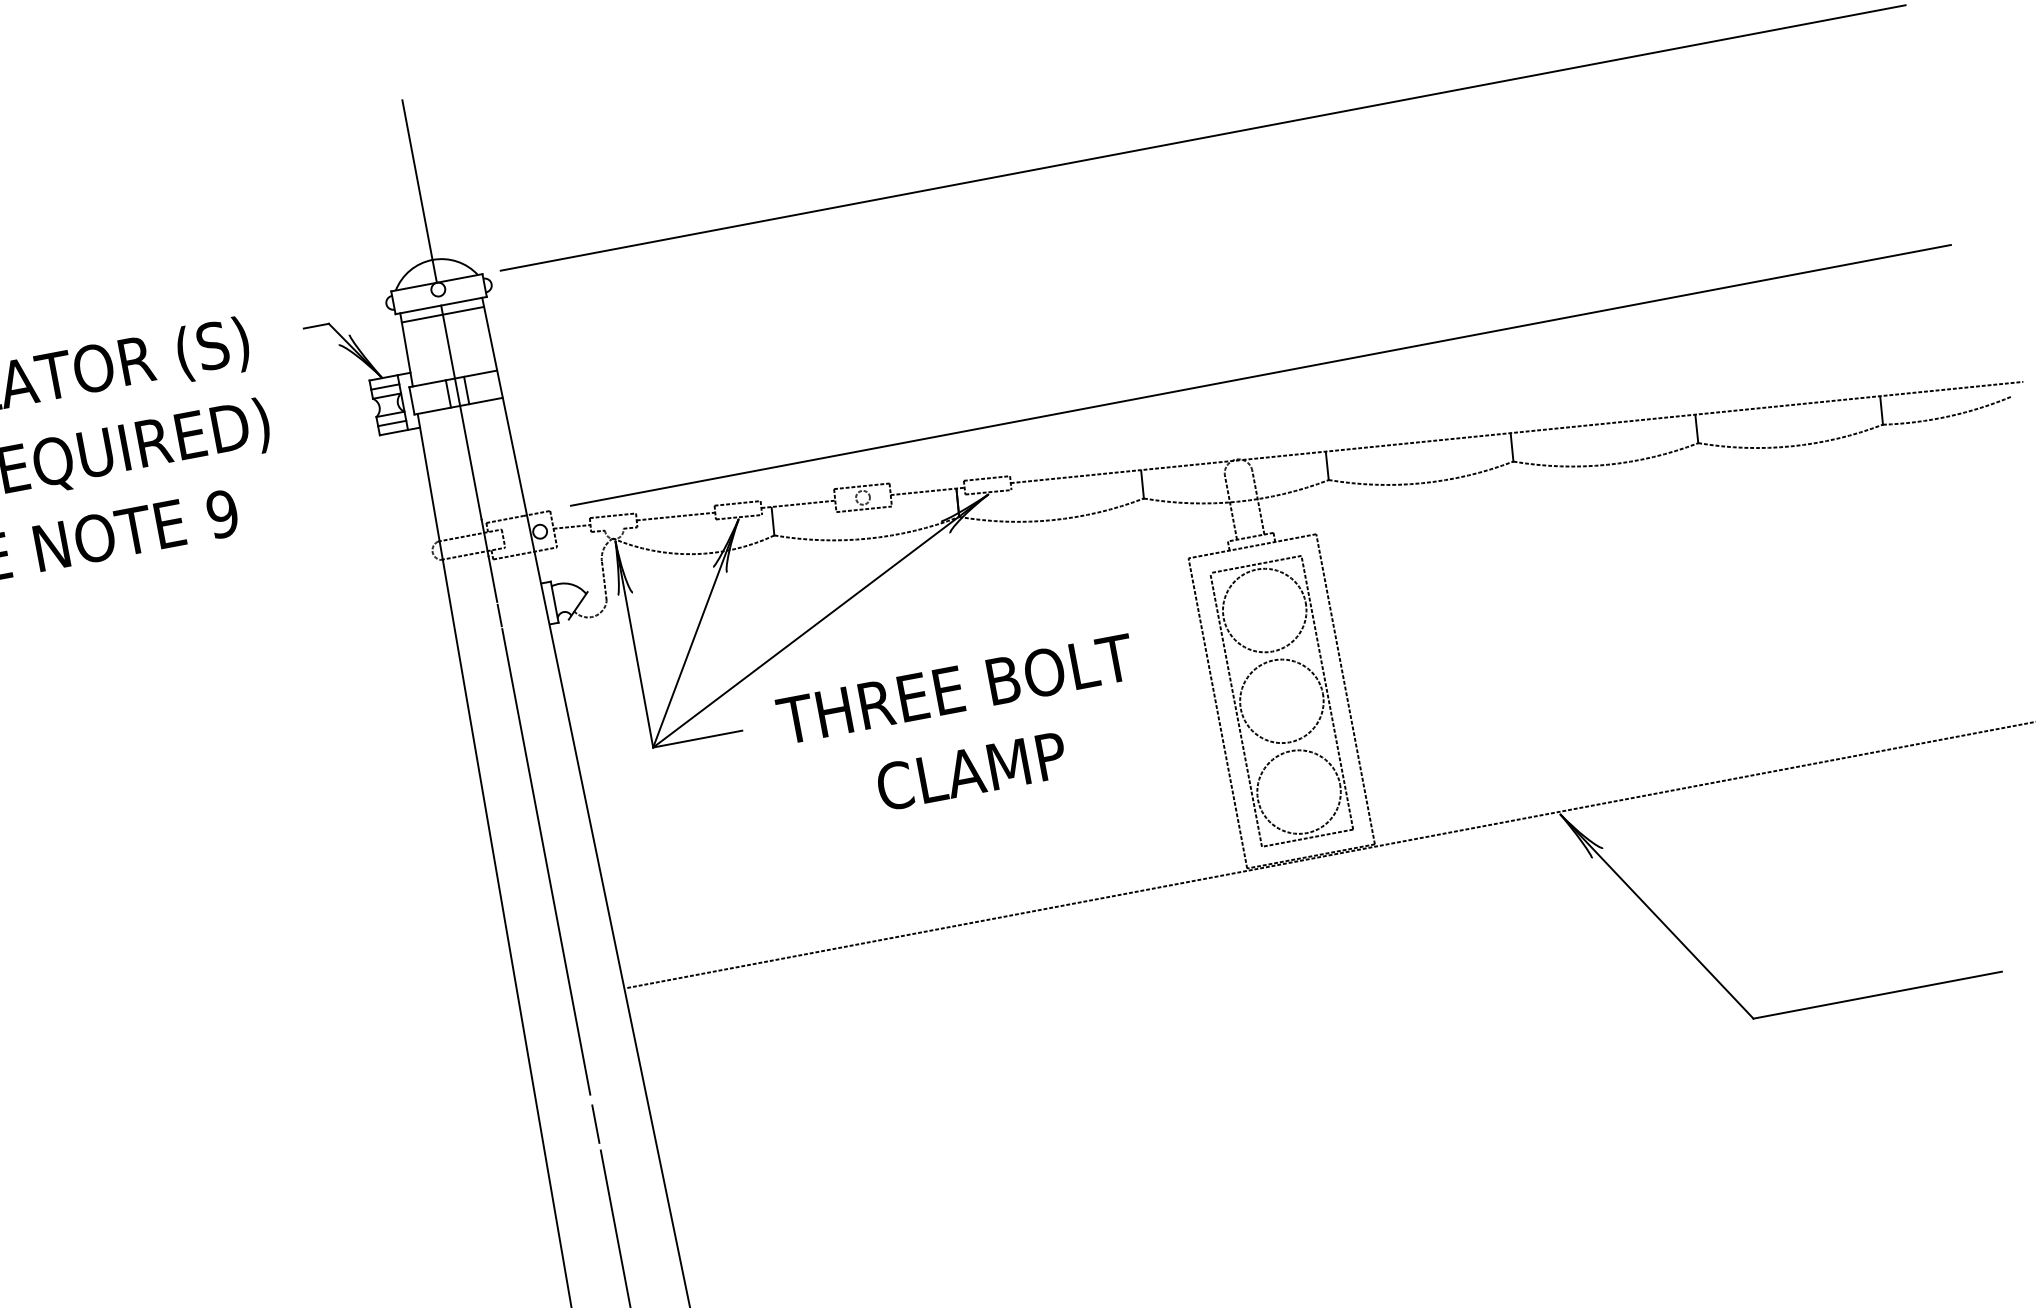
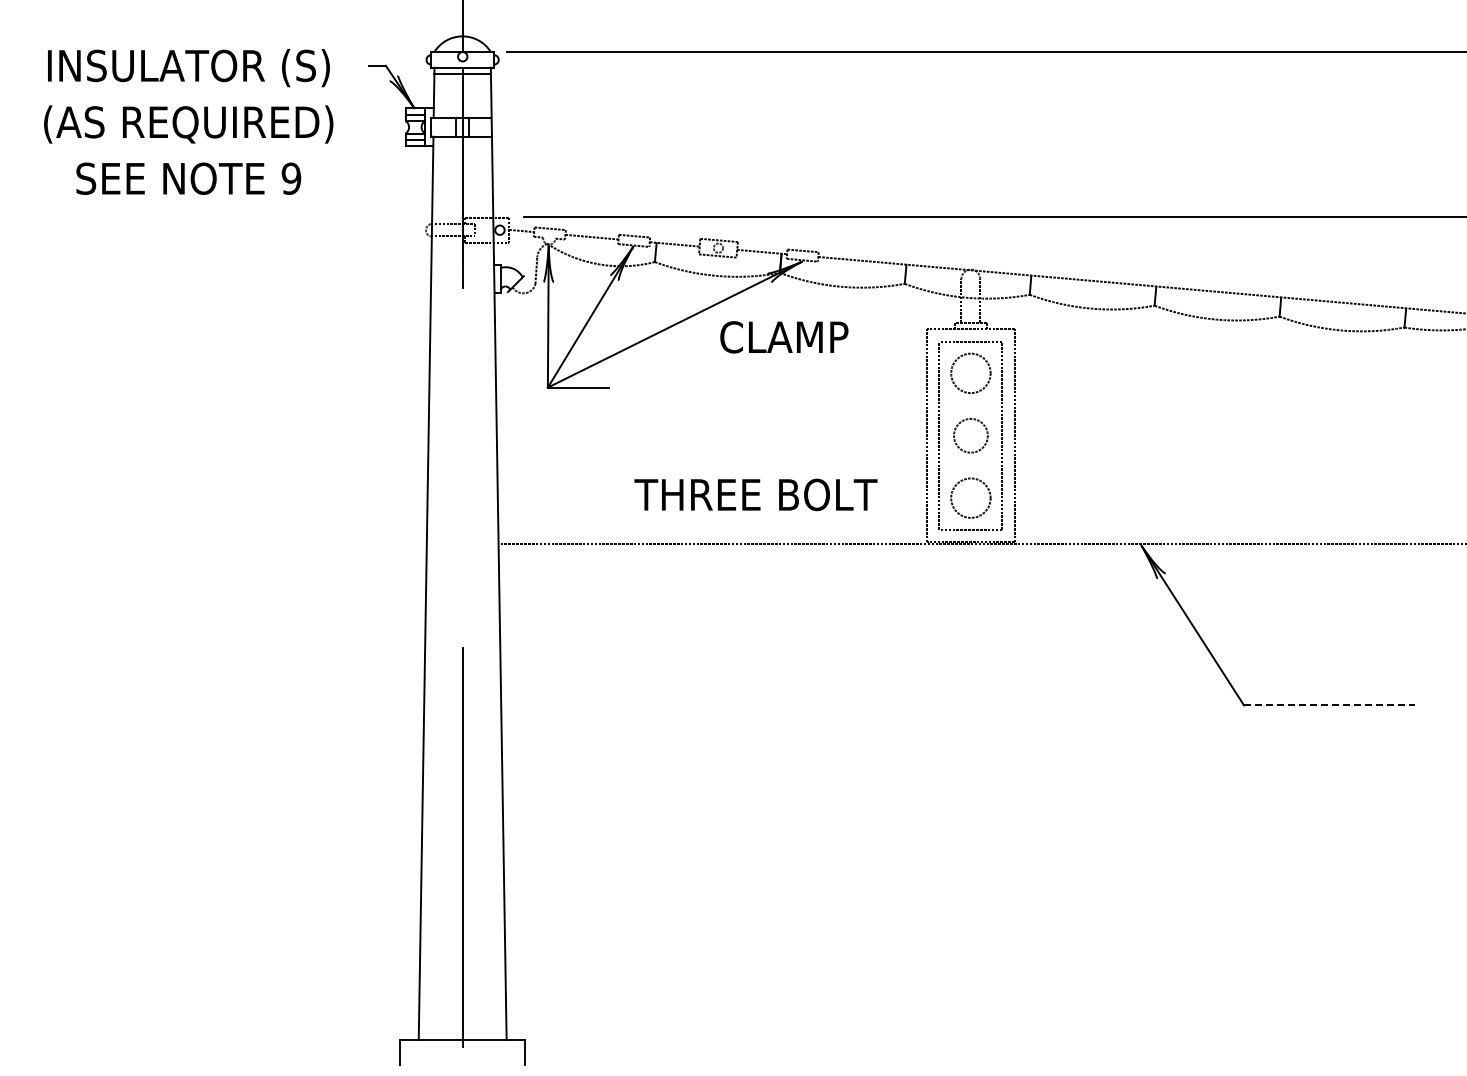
circle: (1264, 610) -> (970, 373), size x0.7
text: (954, 688) -> (755, 494), moved
circle: (1281, 701) -> (970, 435), size x0.6
text: (972, 771) -> (784, 337), moved
circle: (1298, 791) -> (970, 497), size x0.7
line: (546, 862) -> (462, 450), removed
line: (1877, 995) -> (1329, 705), solid -> dashed
line: (595, 1124) -> (462, 630), removed

